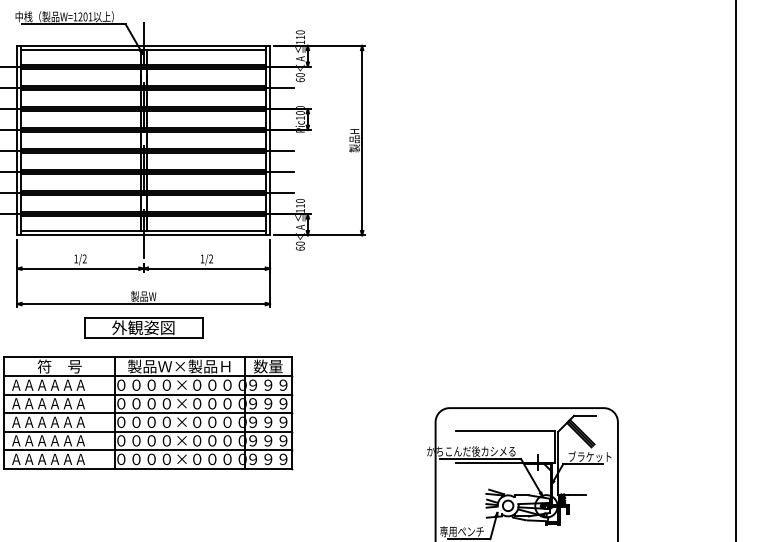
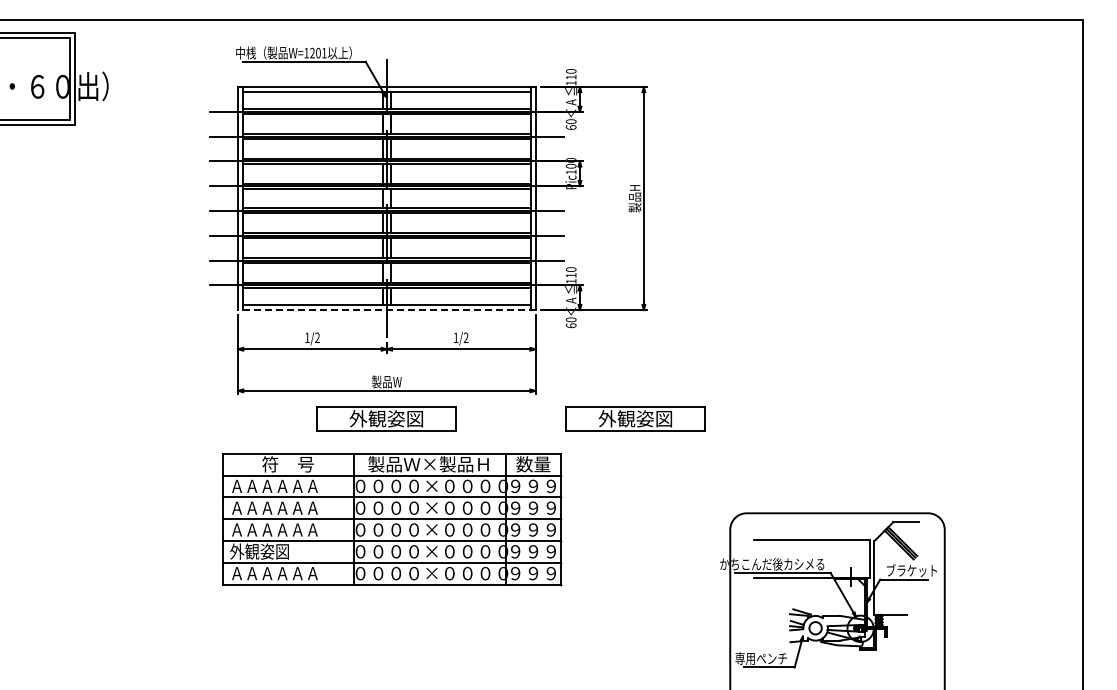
line: (143, 235) -> (386, 310), solid -> dashed
part: (355, 327) -> (635, 418), added
text: (47, 440) -> (273, 551), ＡＡＡＡＡＡ -> 外観姿図

